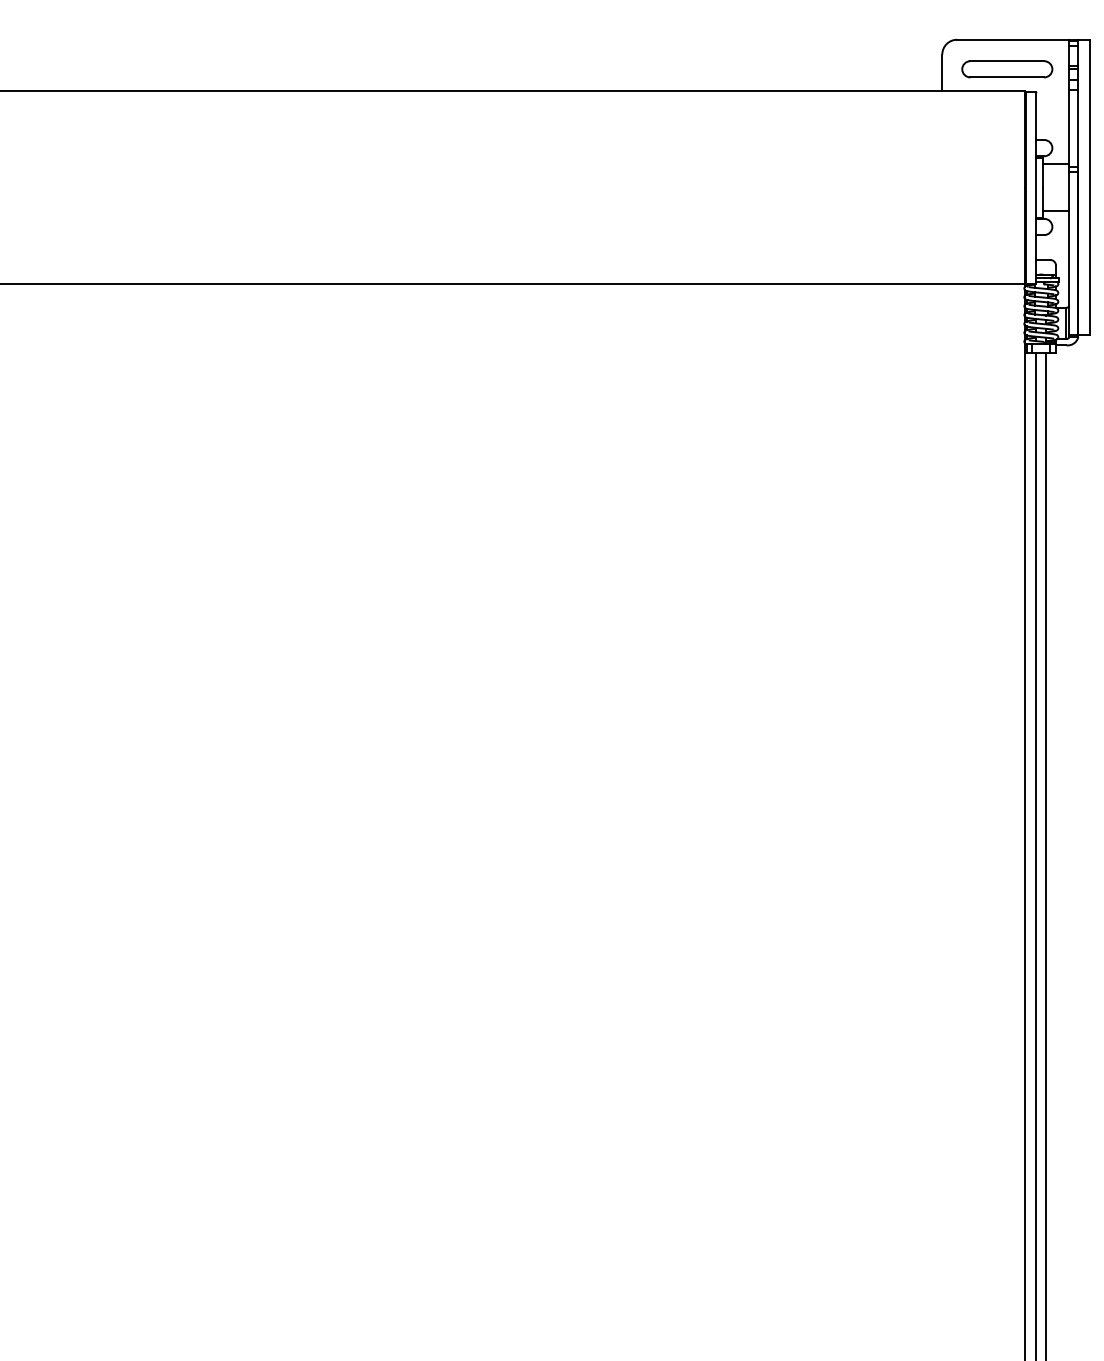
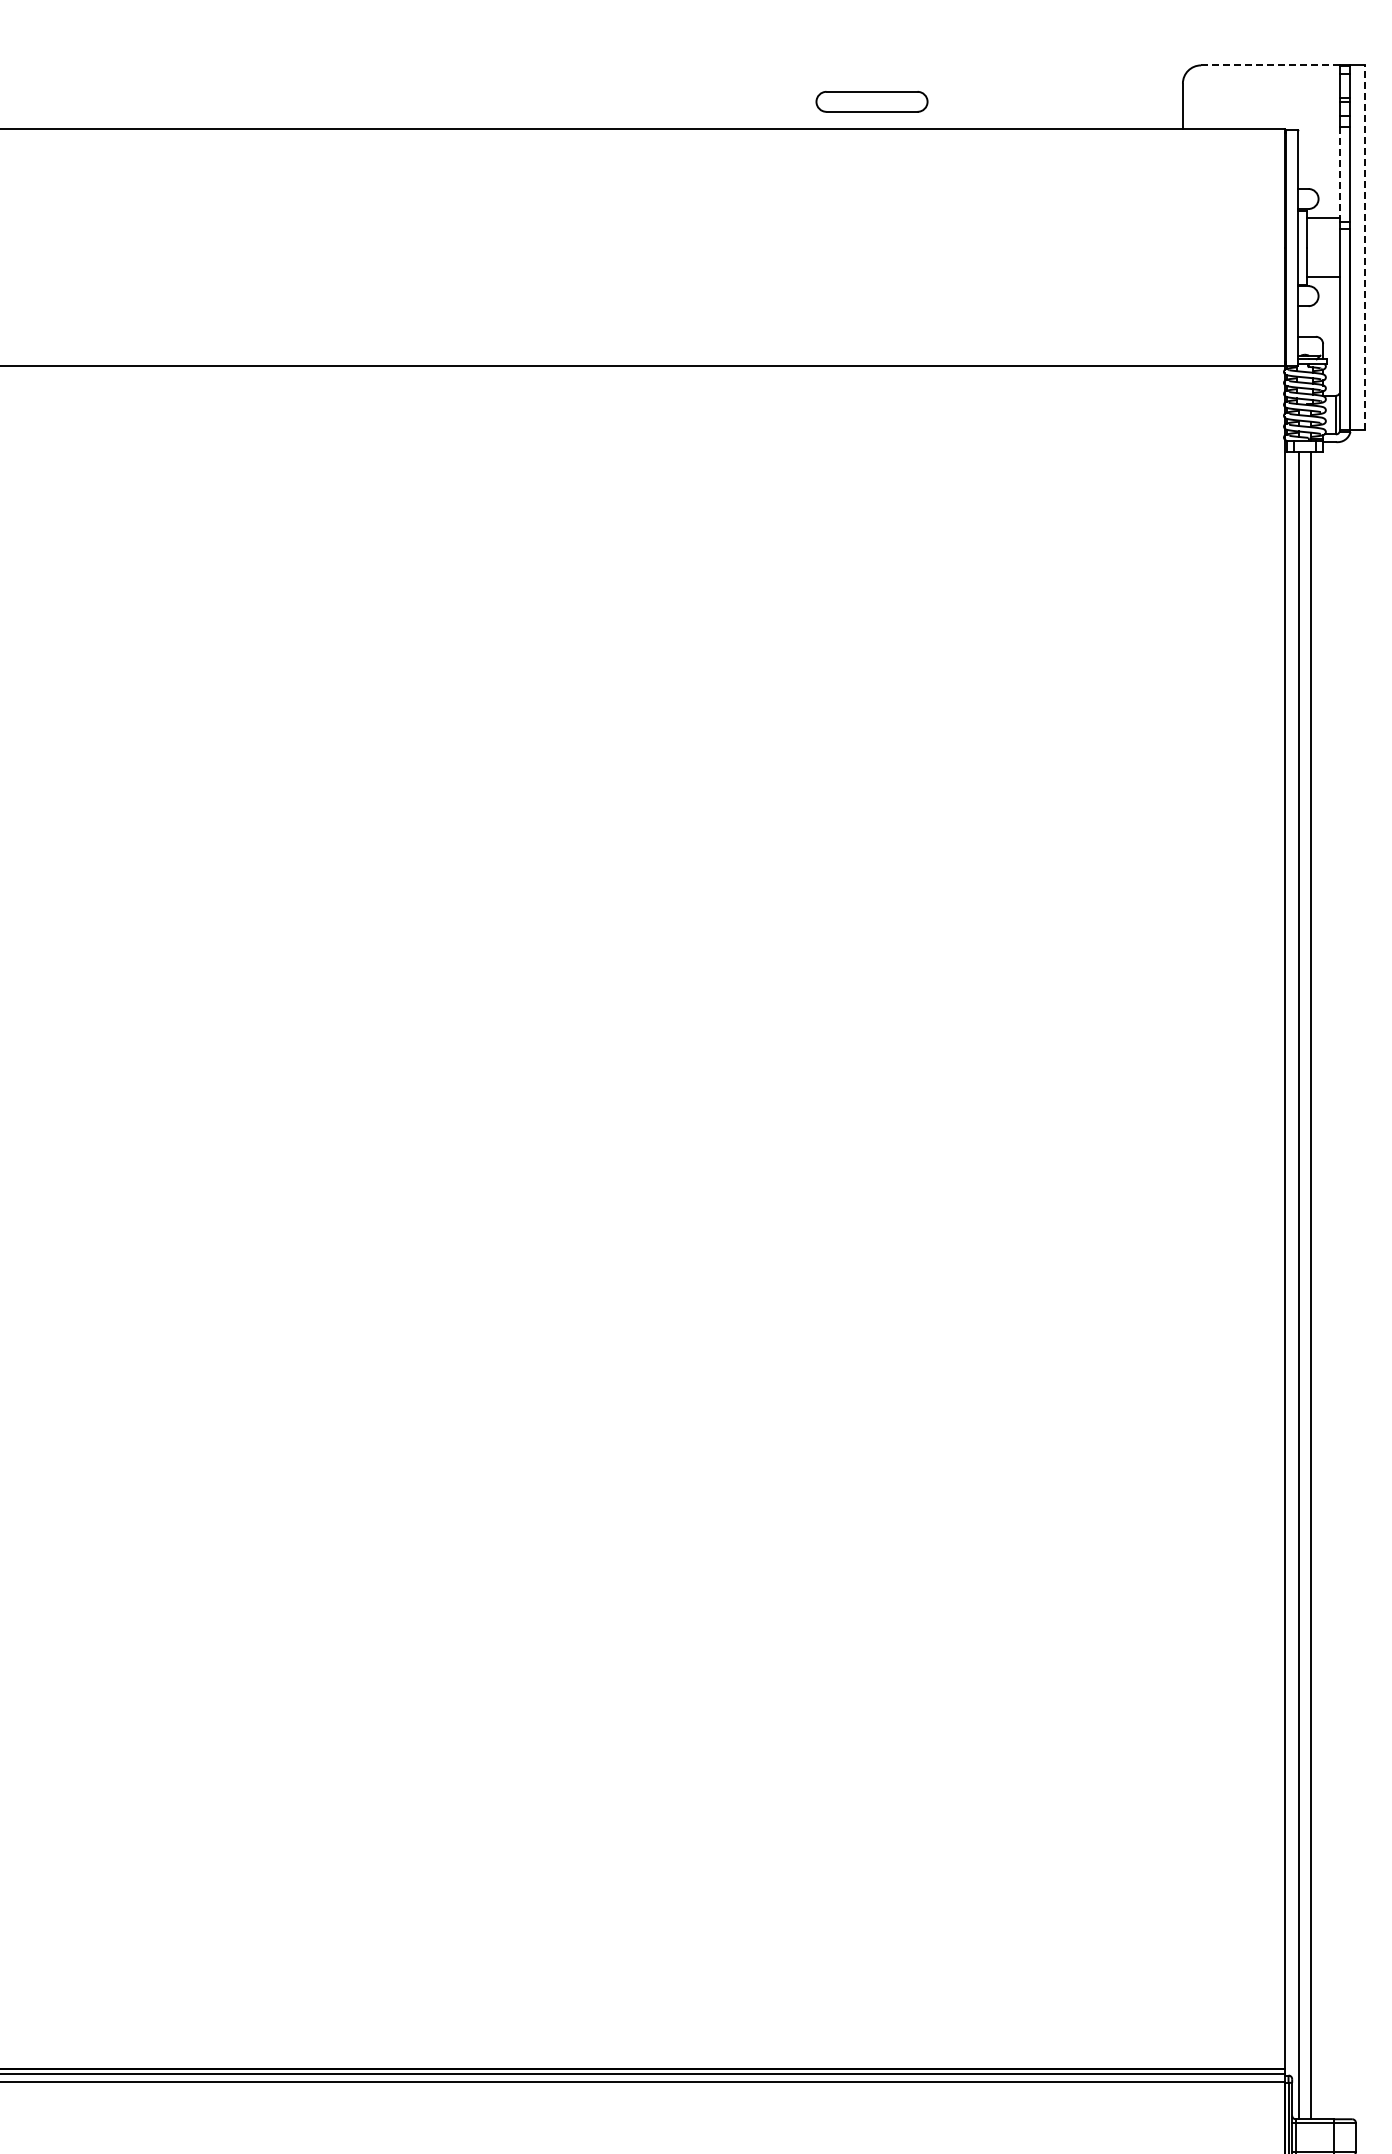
line: (1013, 39) -> (1270, 65), solid -> dashed
part: (1006, 69) -> (871, 101), moved
line: (1069, 128) -> (1339, 174), solid -> dashed
line: (1090, 187) -> (1365, 247), solid -> dashed

